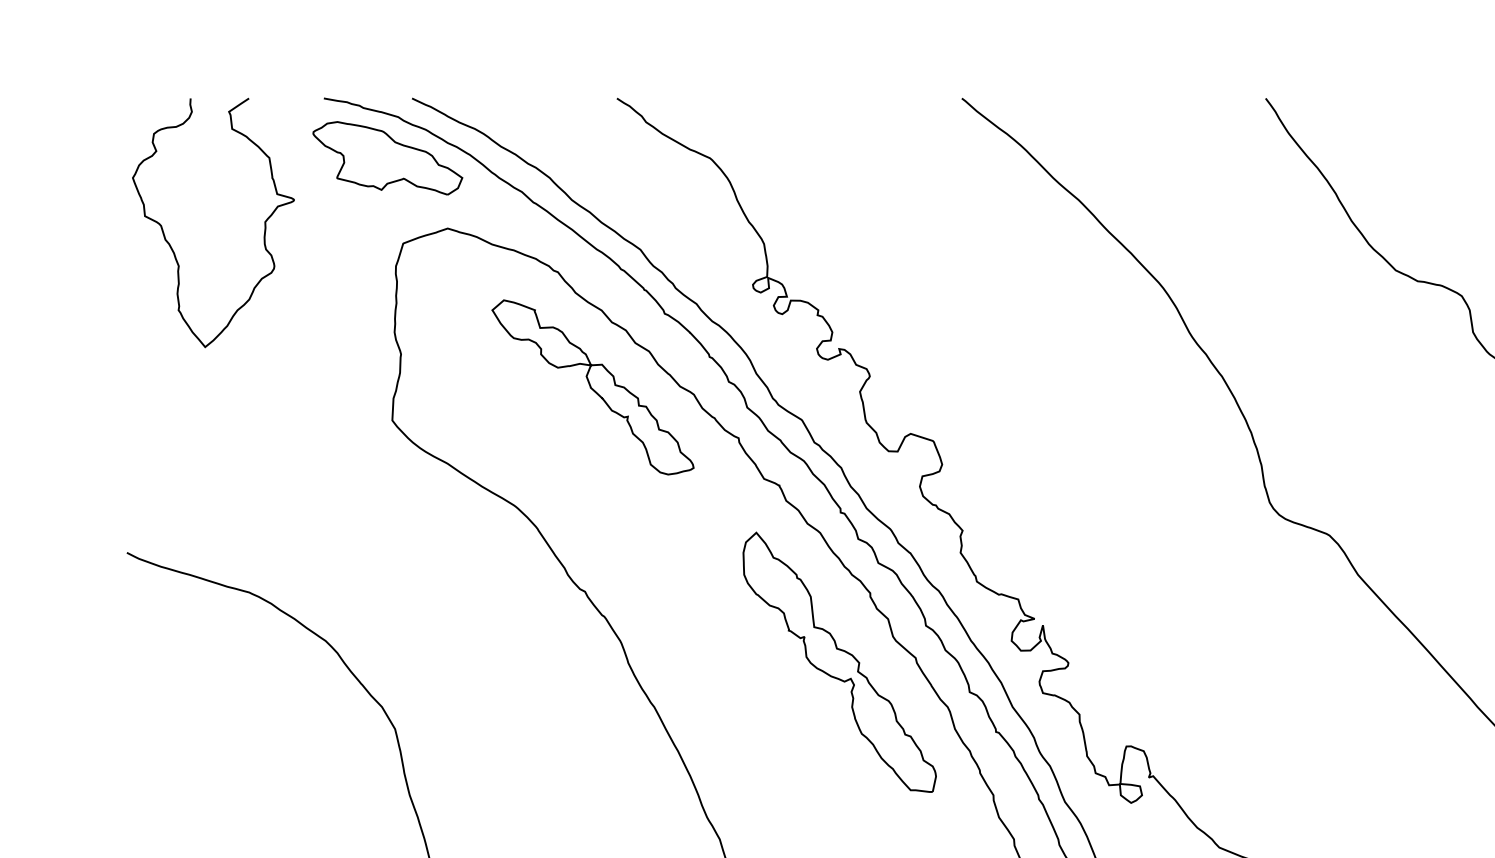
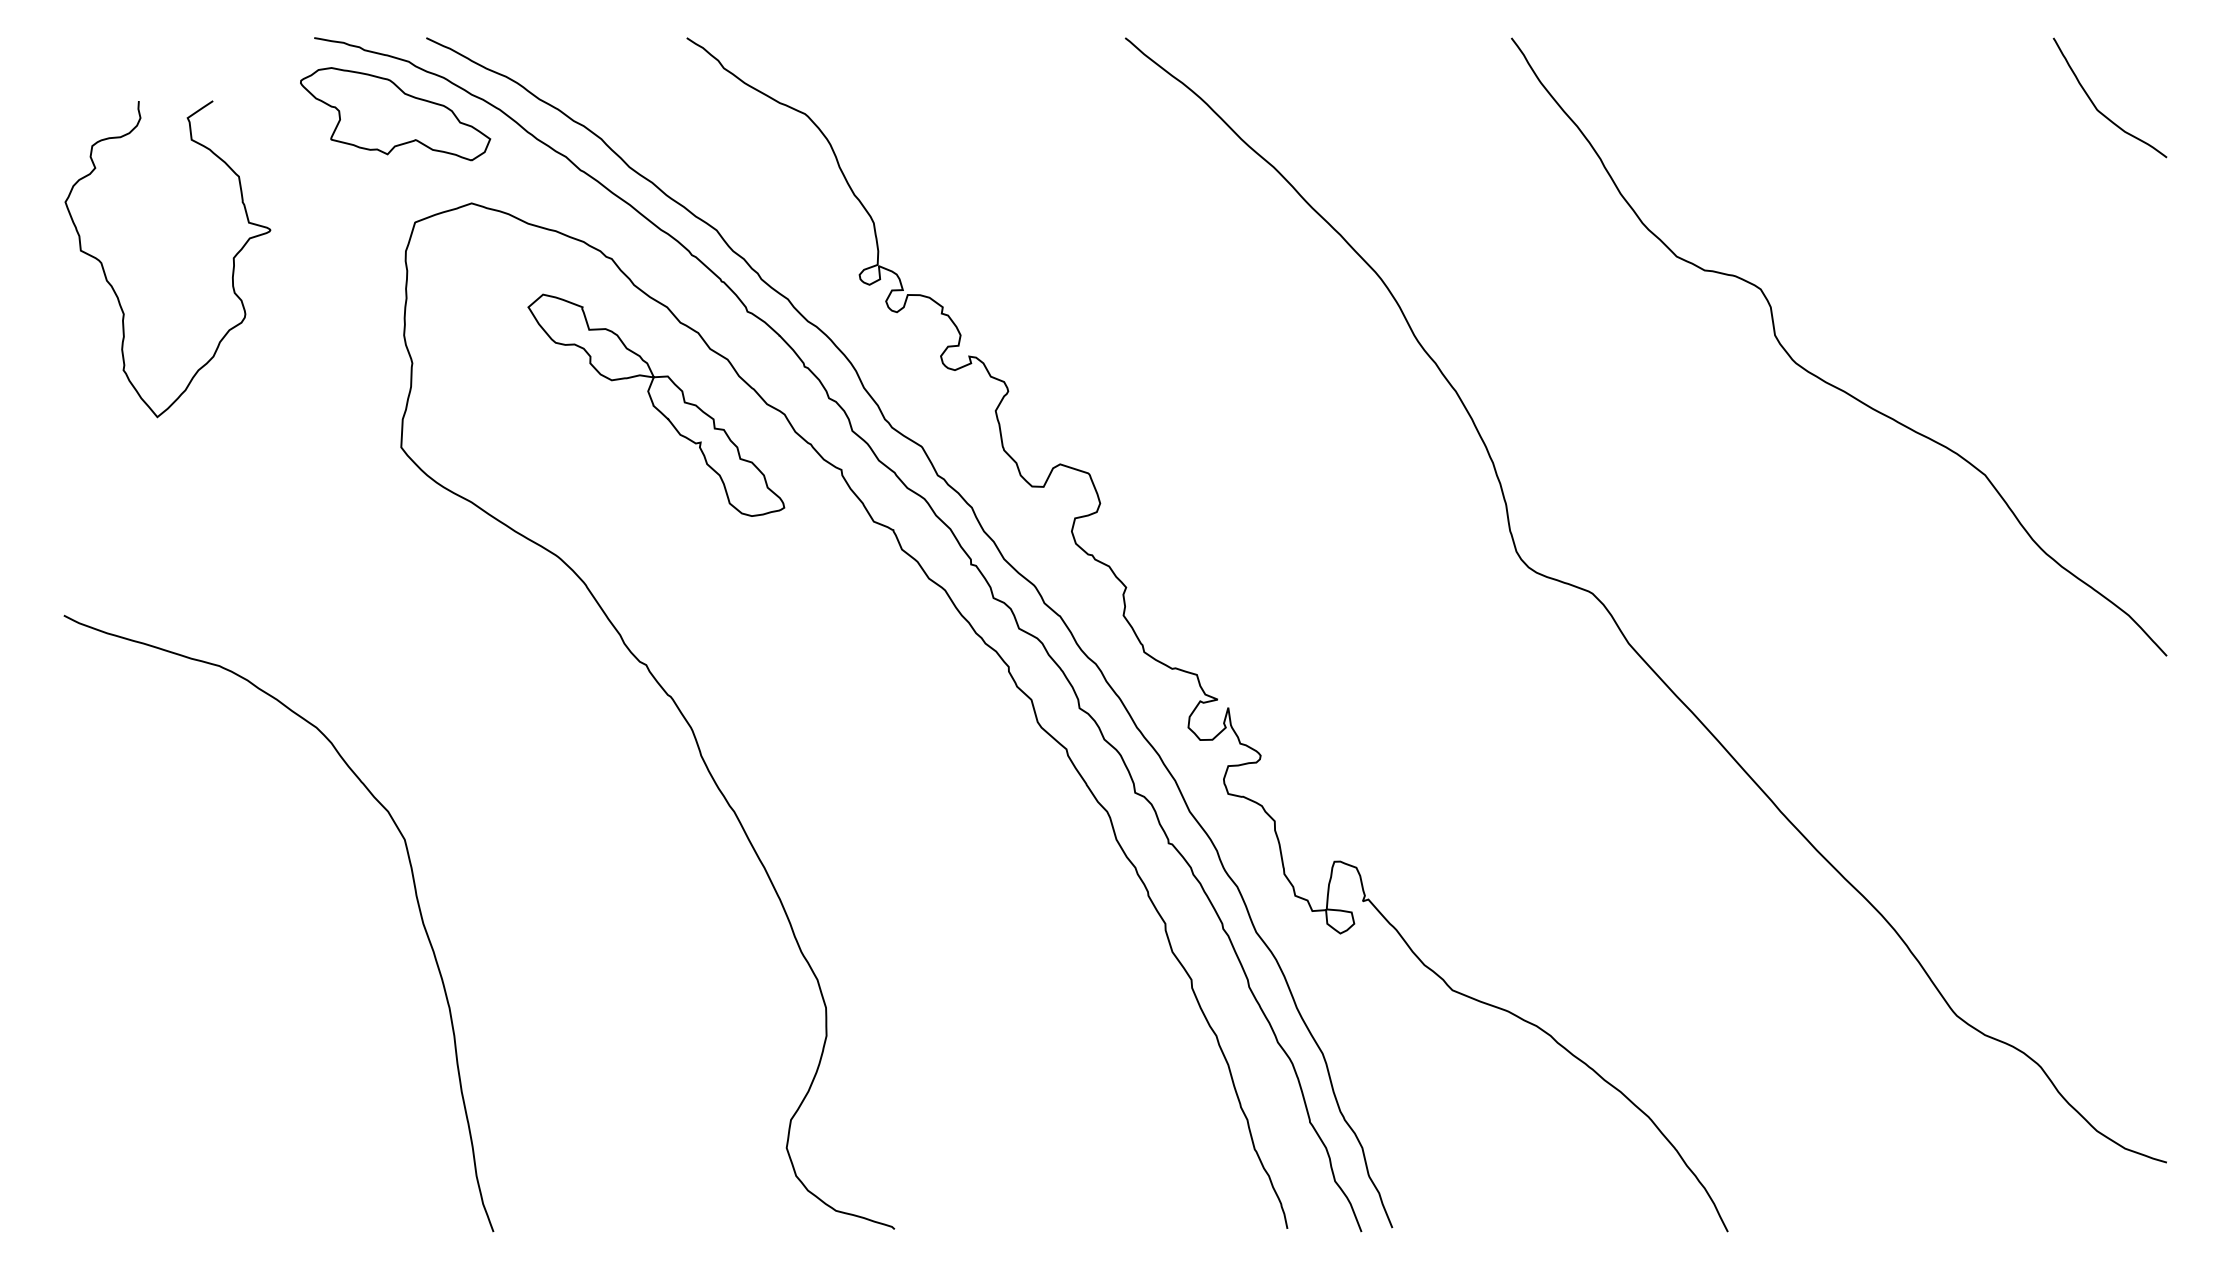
curve: (170, 245) -> (113, 287), moved
part: (839, 662) -> (969, 754), removed

